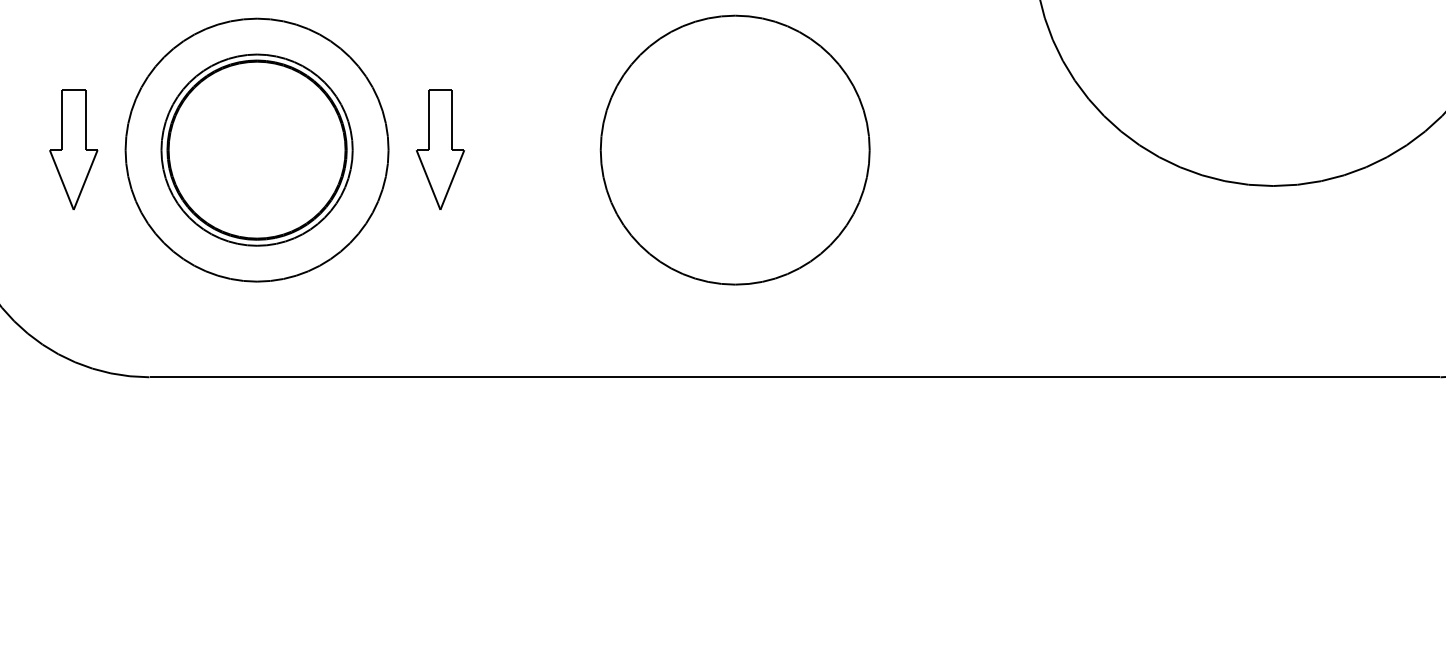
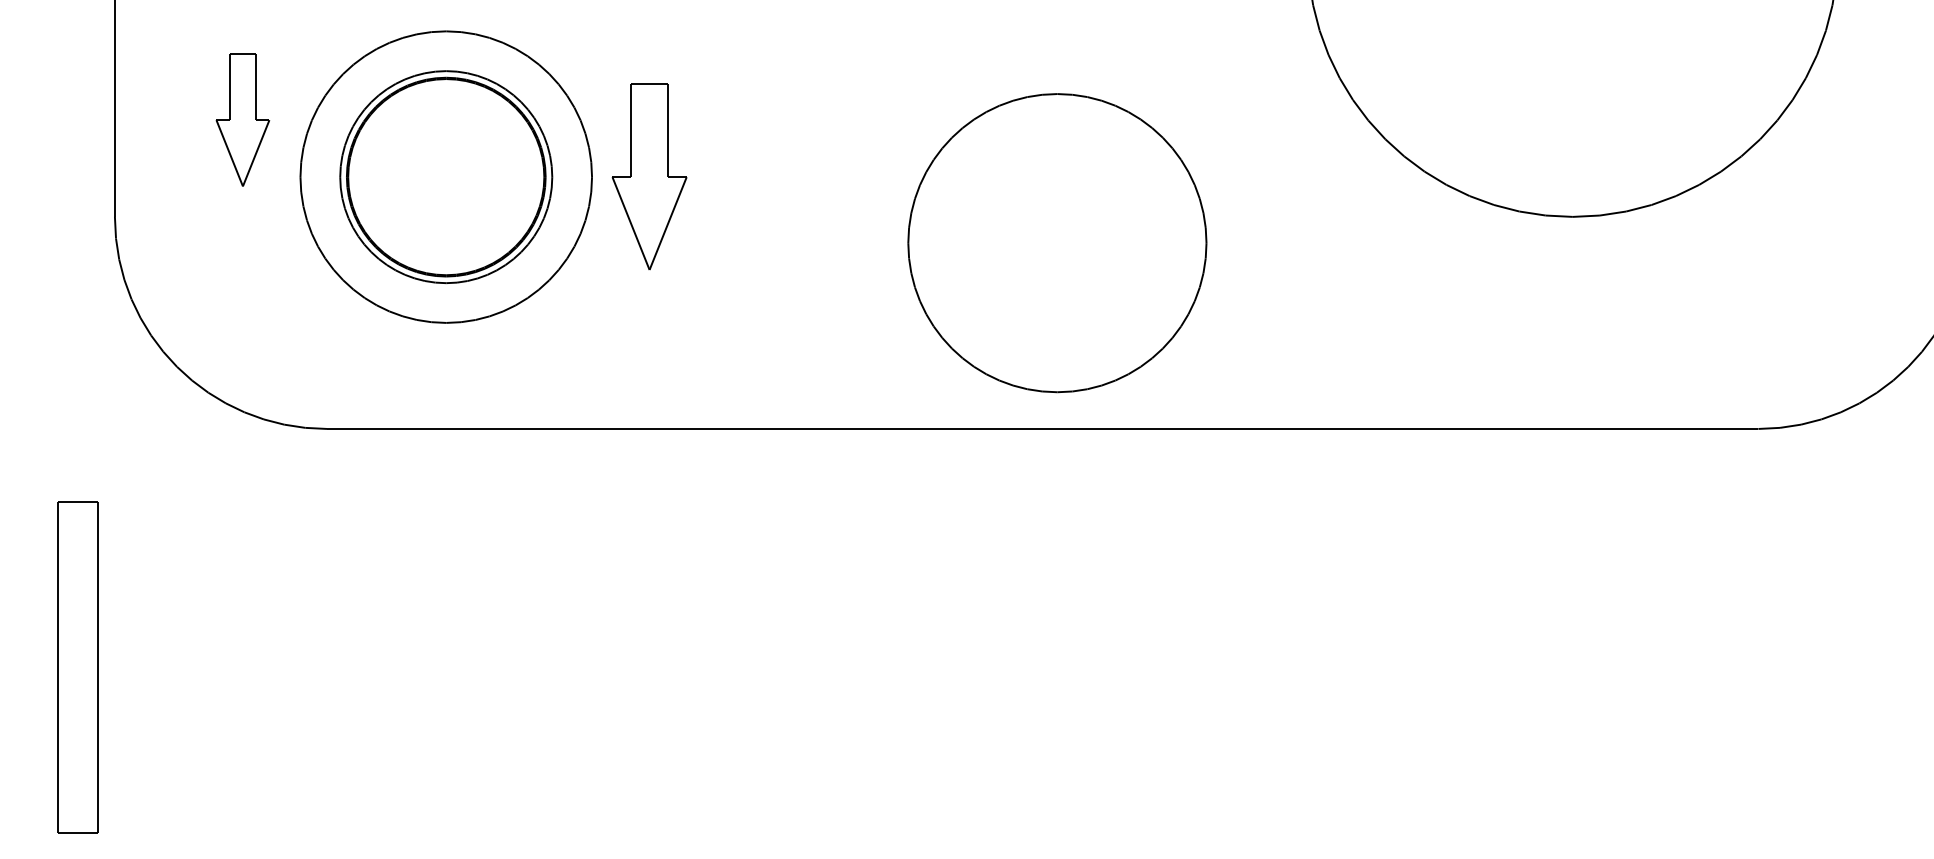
part: (73, 149) -> (242, 119), moved
part: (440, 149) -> (649, 176), size x1.4
circle: (735, 150) -> (1057, 243), moved

